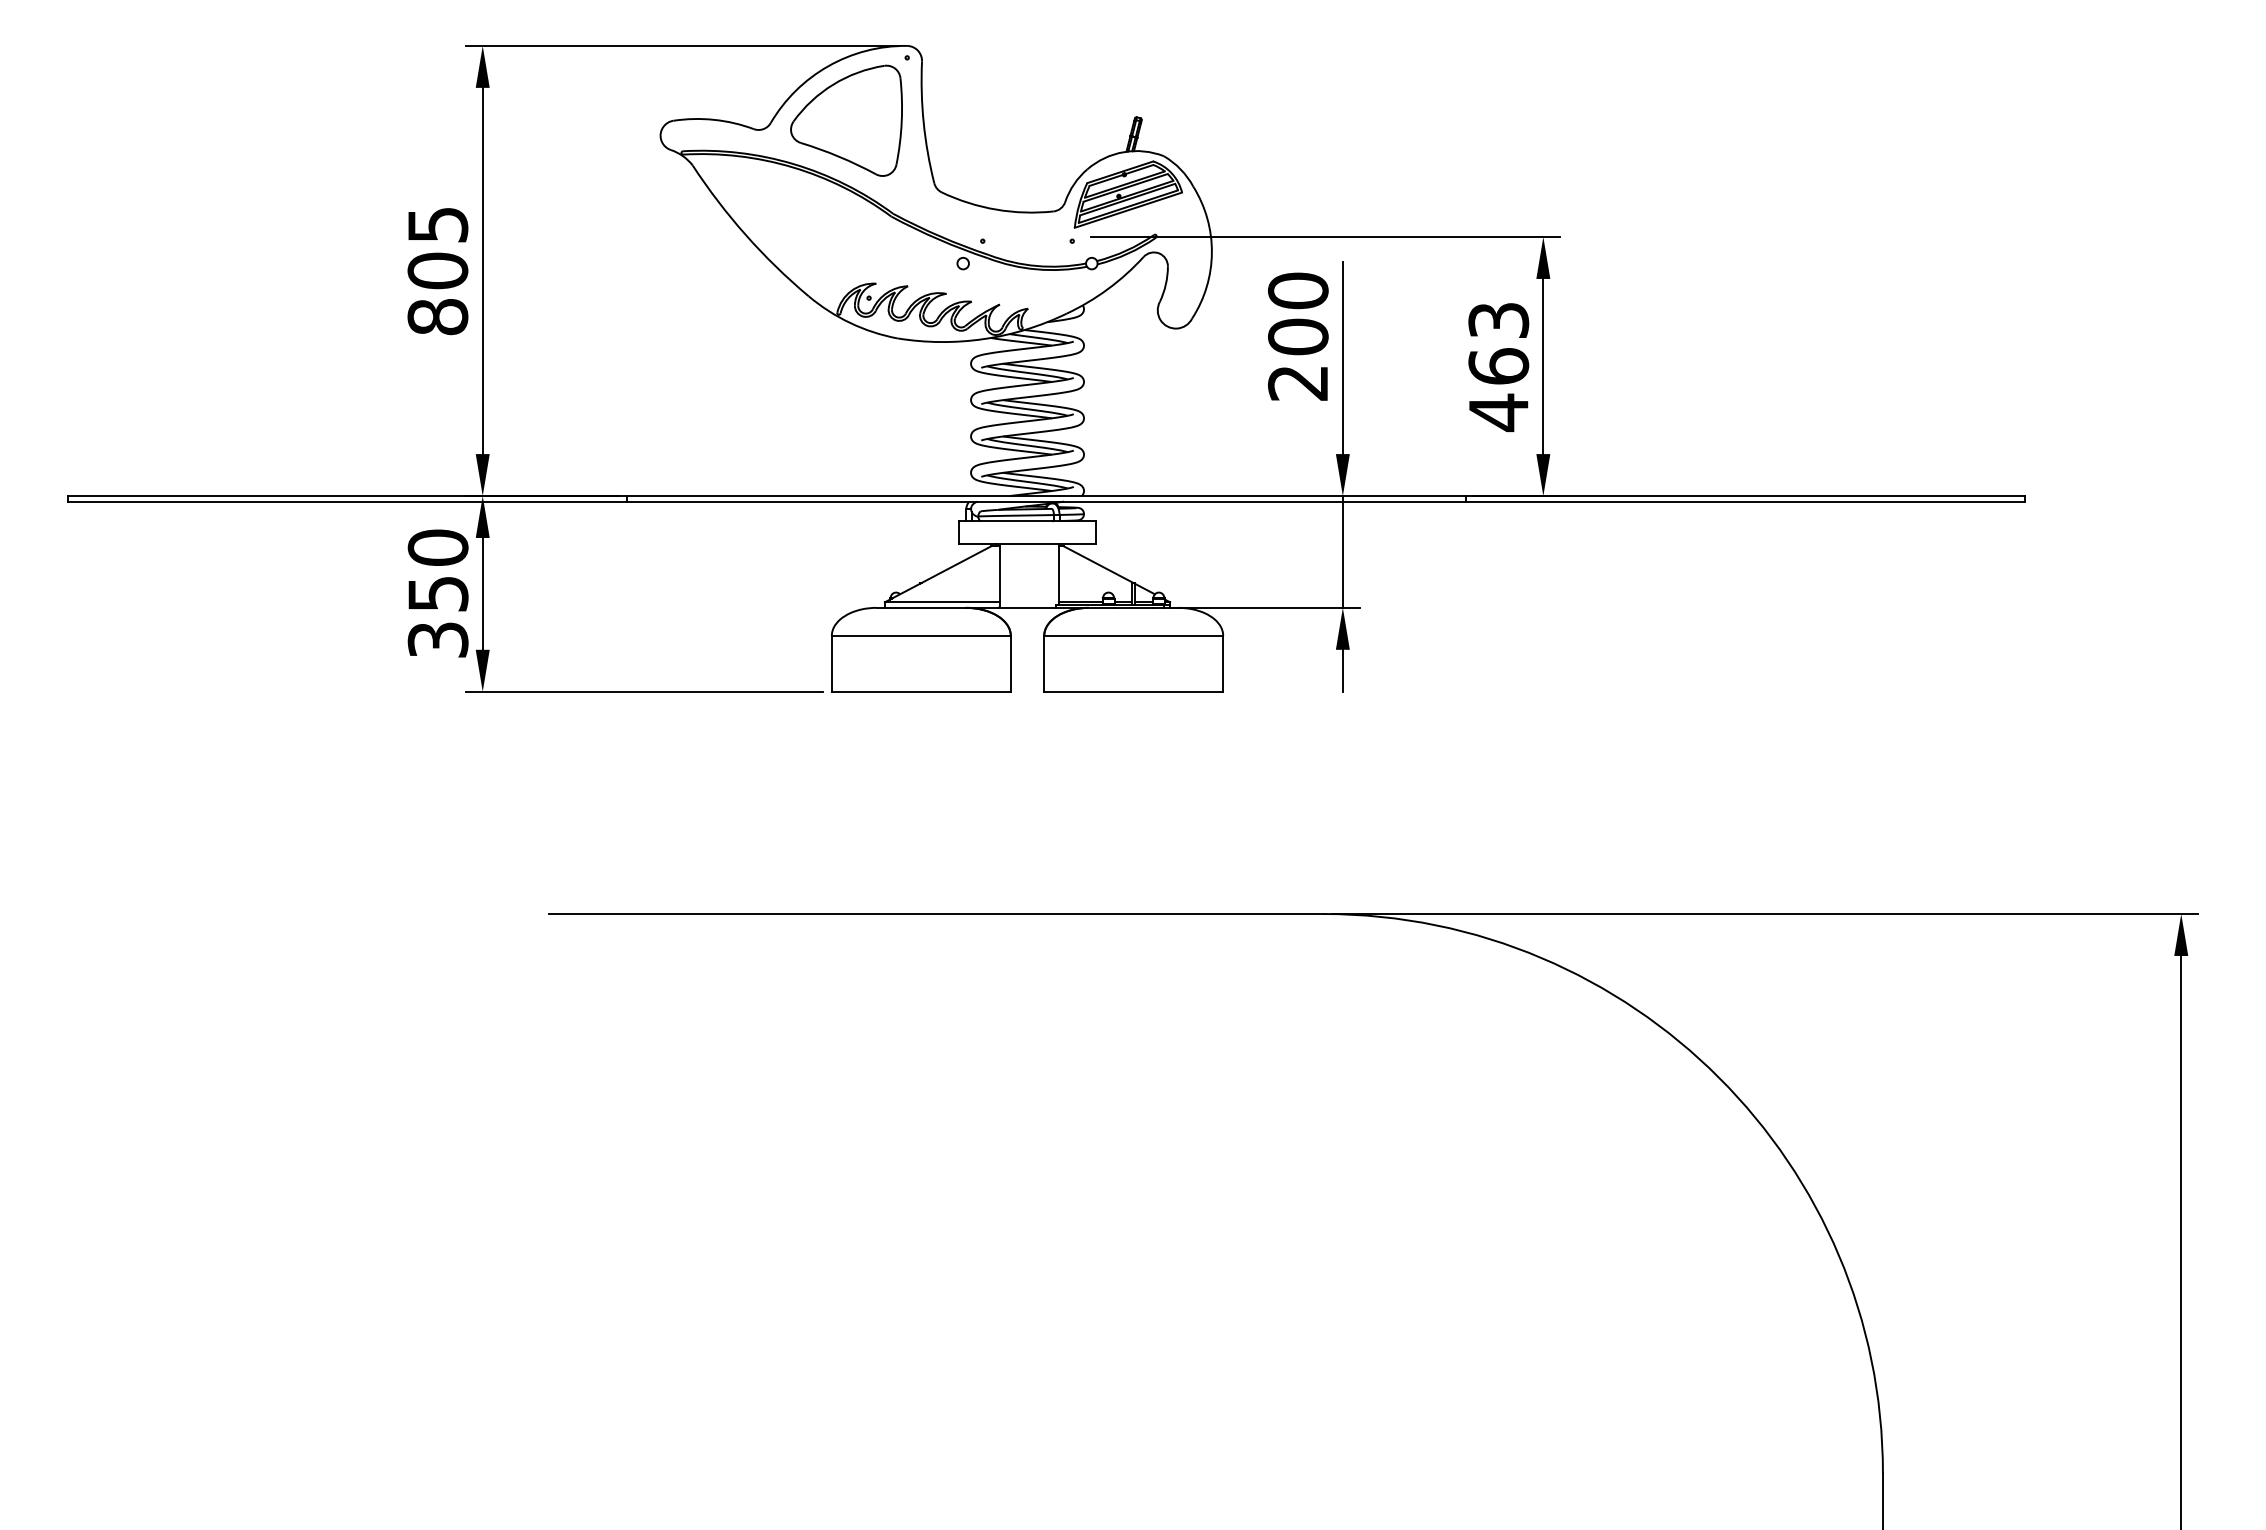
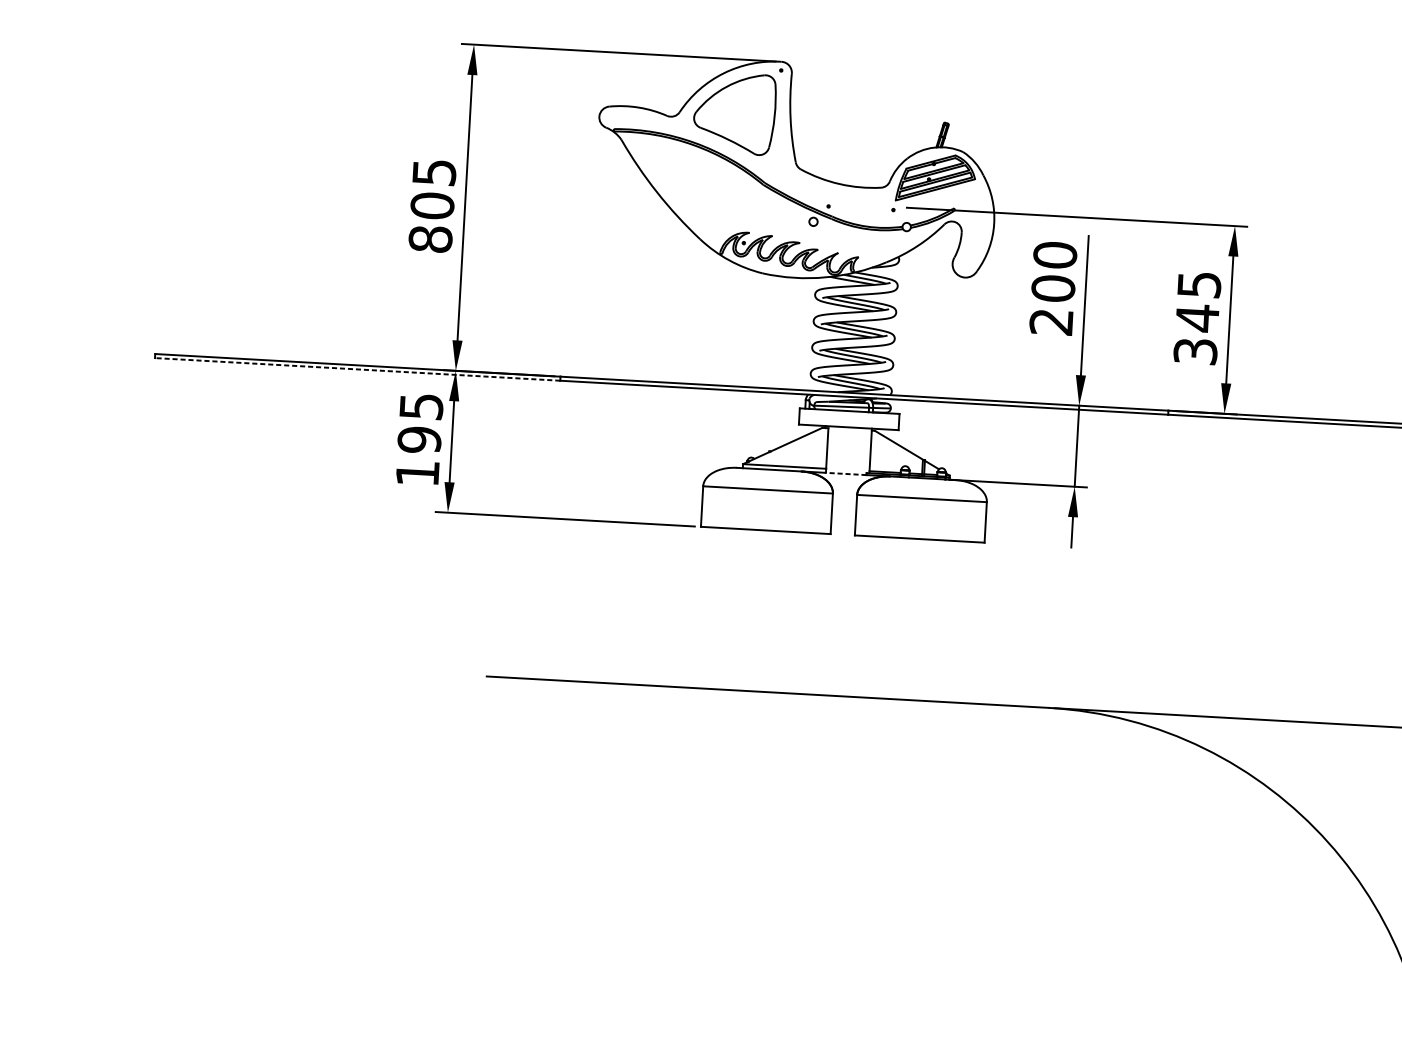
text: (1498, 367) -> (1197, 318), 463 -> 345
line: (347, 501) -> (357, 369), solid -> dashed
text: (437, 593) -> (419, 439), 350 -> 195
line: (1026, 607) -> (845, 473), solid -> dashed

